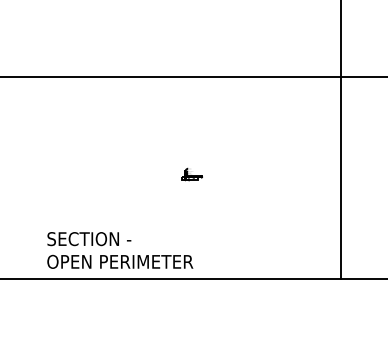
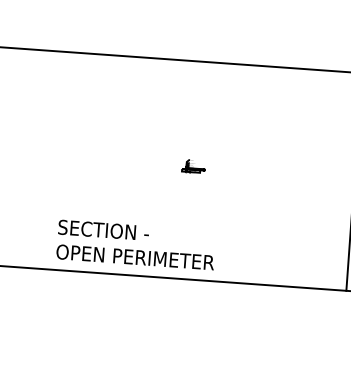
text: (120, 250) -> (136, 245), moved

